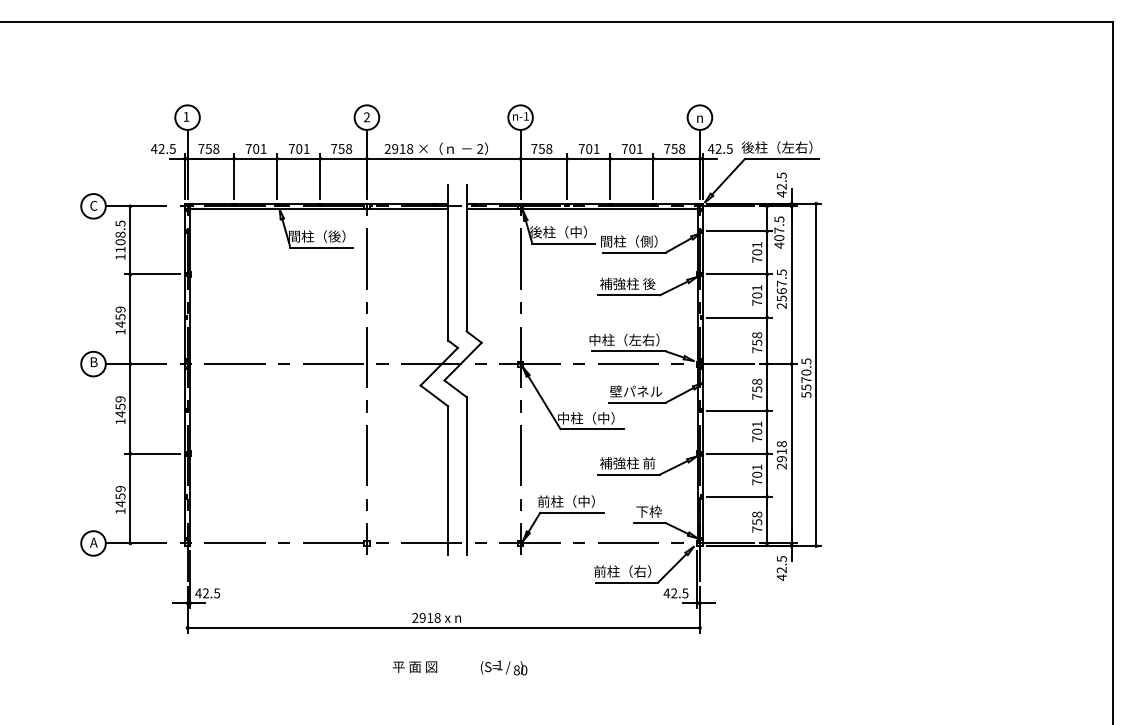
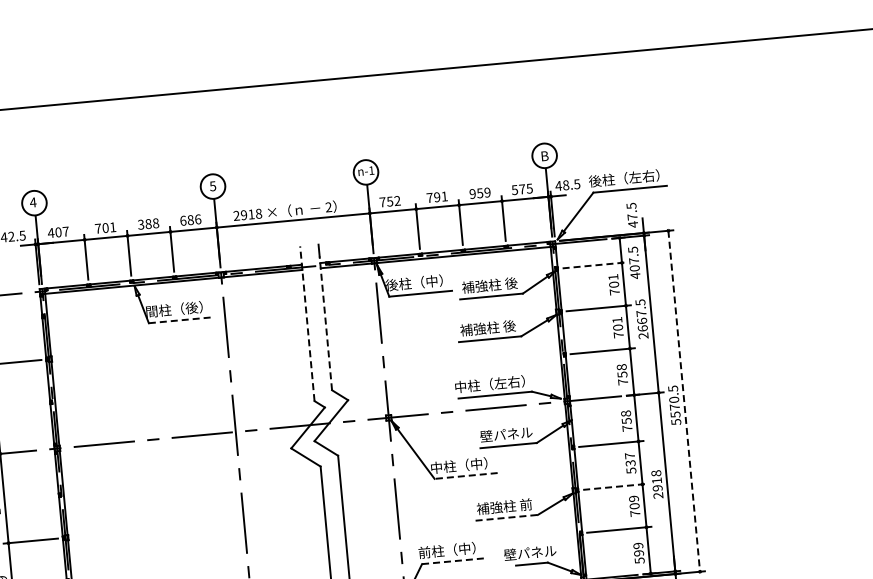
text: (186, 116) -> (33, 202), 1 -> 4
text: (366, 117) -> (212, 186), 2 -> 5
text: (700, 117) -> (545, 155), n -> B
text: (208, 148) -> (58, 231), 758 -> 407
text: (298, 148) -> (147, 223), 701 -> 388
text: (341, 148) -> (190, 219), 758 -> 686
text: (549, 148) -> (397, 200), 758 -> 752
text: (589, 148) -> (437, 196), 701 -> 791
text: (631, 148) -> (479, 192), 701 -> 959
text: (674, 148) -> (522, 188), 758 -> 575
text: (718, 148) -> (565, 184), 42.5 -> 48.5
text: (781, 186) -> (632, 216), 42.5 -> 47.5
line: (740, 231) -> (595, 265), solid -> dashed
text: (631, 241) -> (487, 285), 間柱（側） -> 補強柱 後
line: (321, 247) -> (179, 320), solid -> dashed
line: (448, 262) -> (307, 323), solid -> dashed
line: (466, 263) -> (325, 322), solid -> dashed
text: (781, 298) -> (642, 328), 2567.5 -> 2667.5
line: (816, 375) -> (684, 401), solid -> dashed
line: (592, 429) -> (466, 476), solid -> dashed
text: (757, 431) -> (630, 463), 701 -> 537
line: (740, 453) -> (616, 486), solid -> dashed
text: (757, 467) -> (634, 498), 701 -> 709
line: (629, 474) -> (507, 517), solid -> dashed
text: (648, 511) -> (529, 552), 下枠 -> 壁パネル
line: (571, 512) -> (453, 560), solid -> dashed
text: (757, 521) -> (639, 552), 758 -> 599

